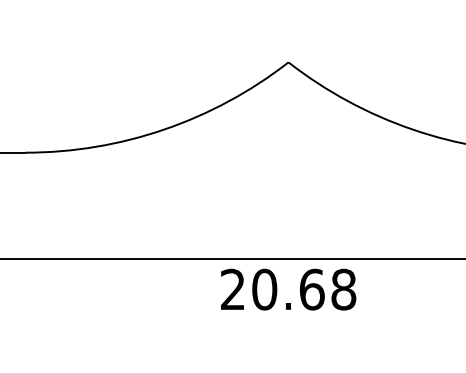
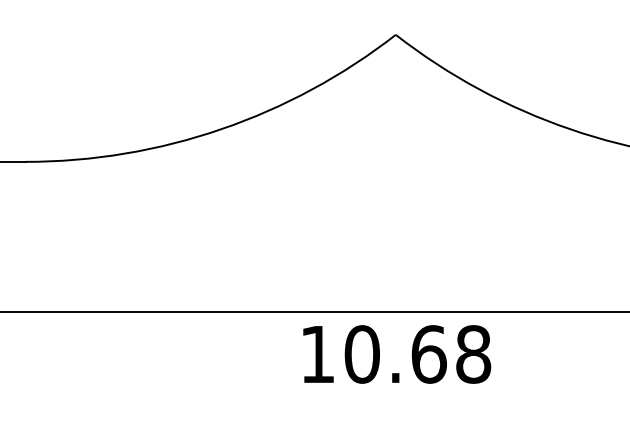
text: (232, 288) -> (317, 352), 20.68 -> 10.68

